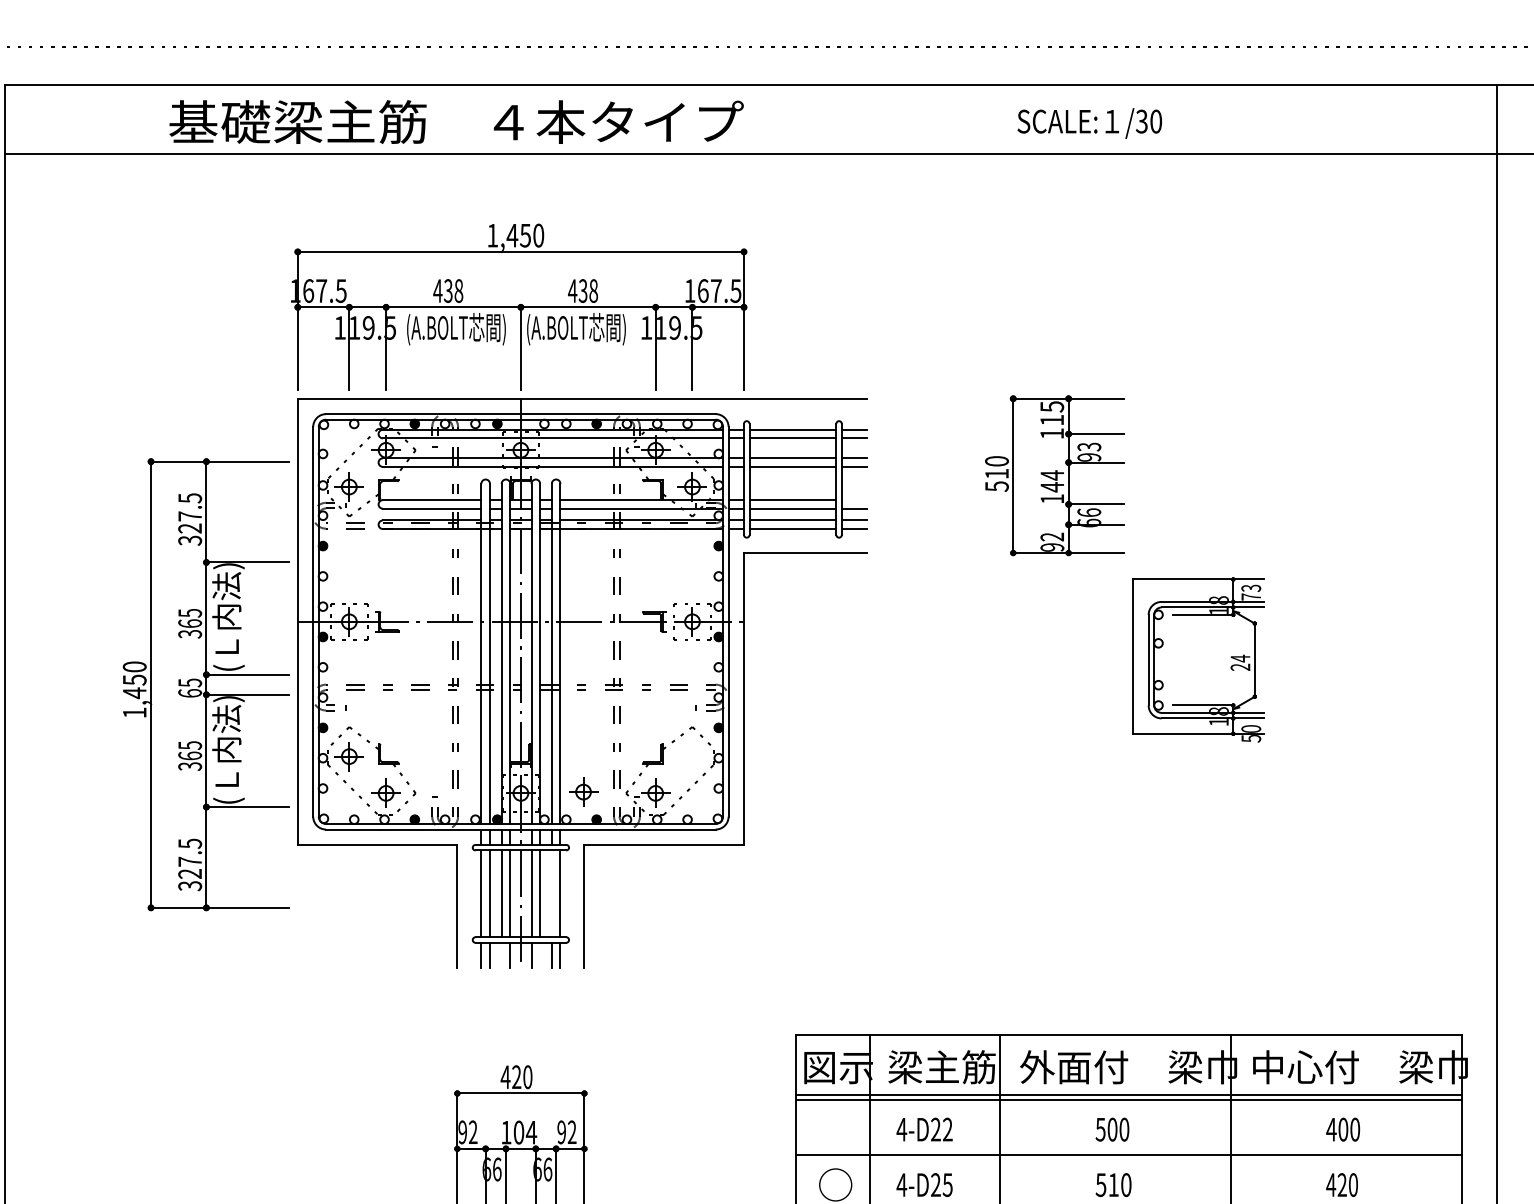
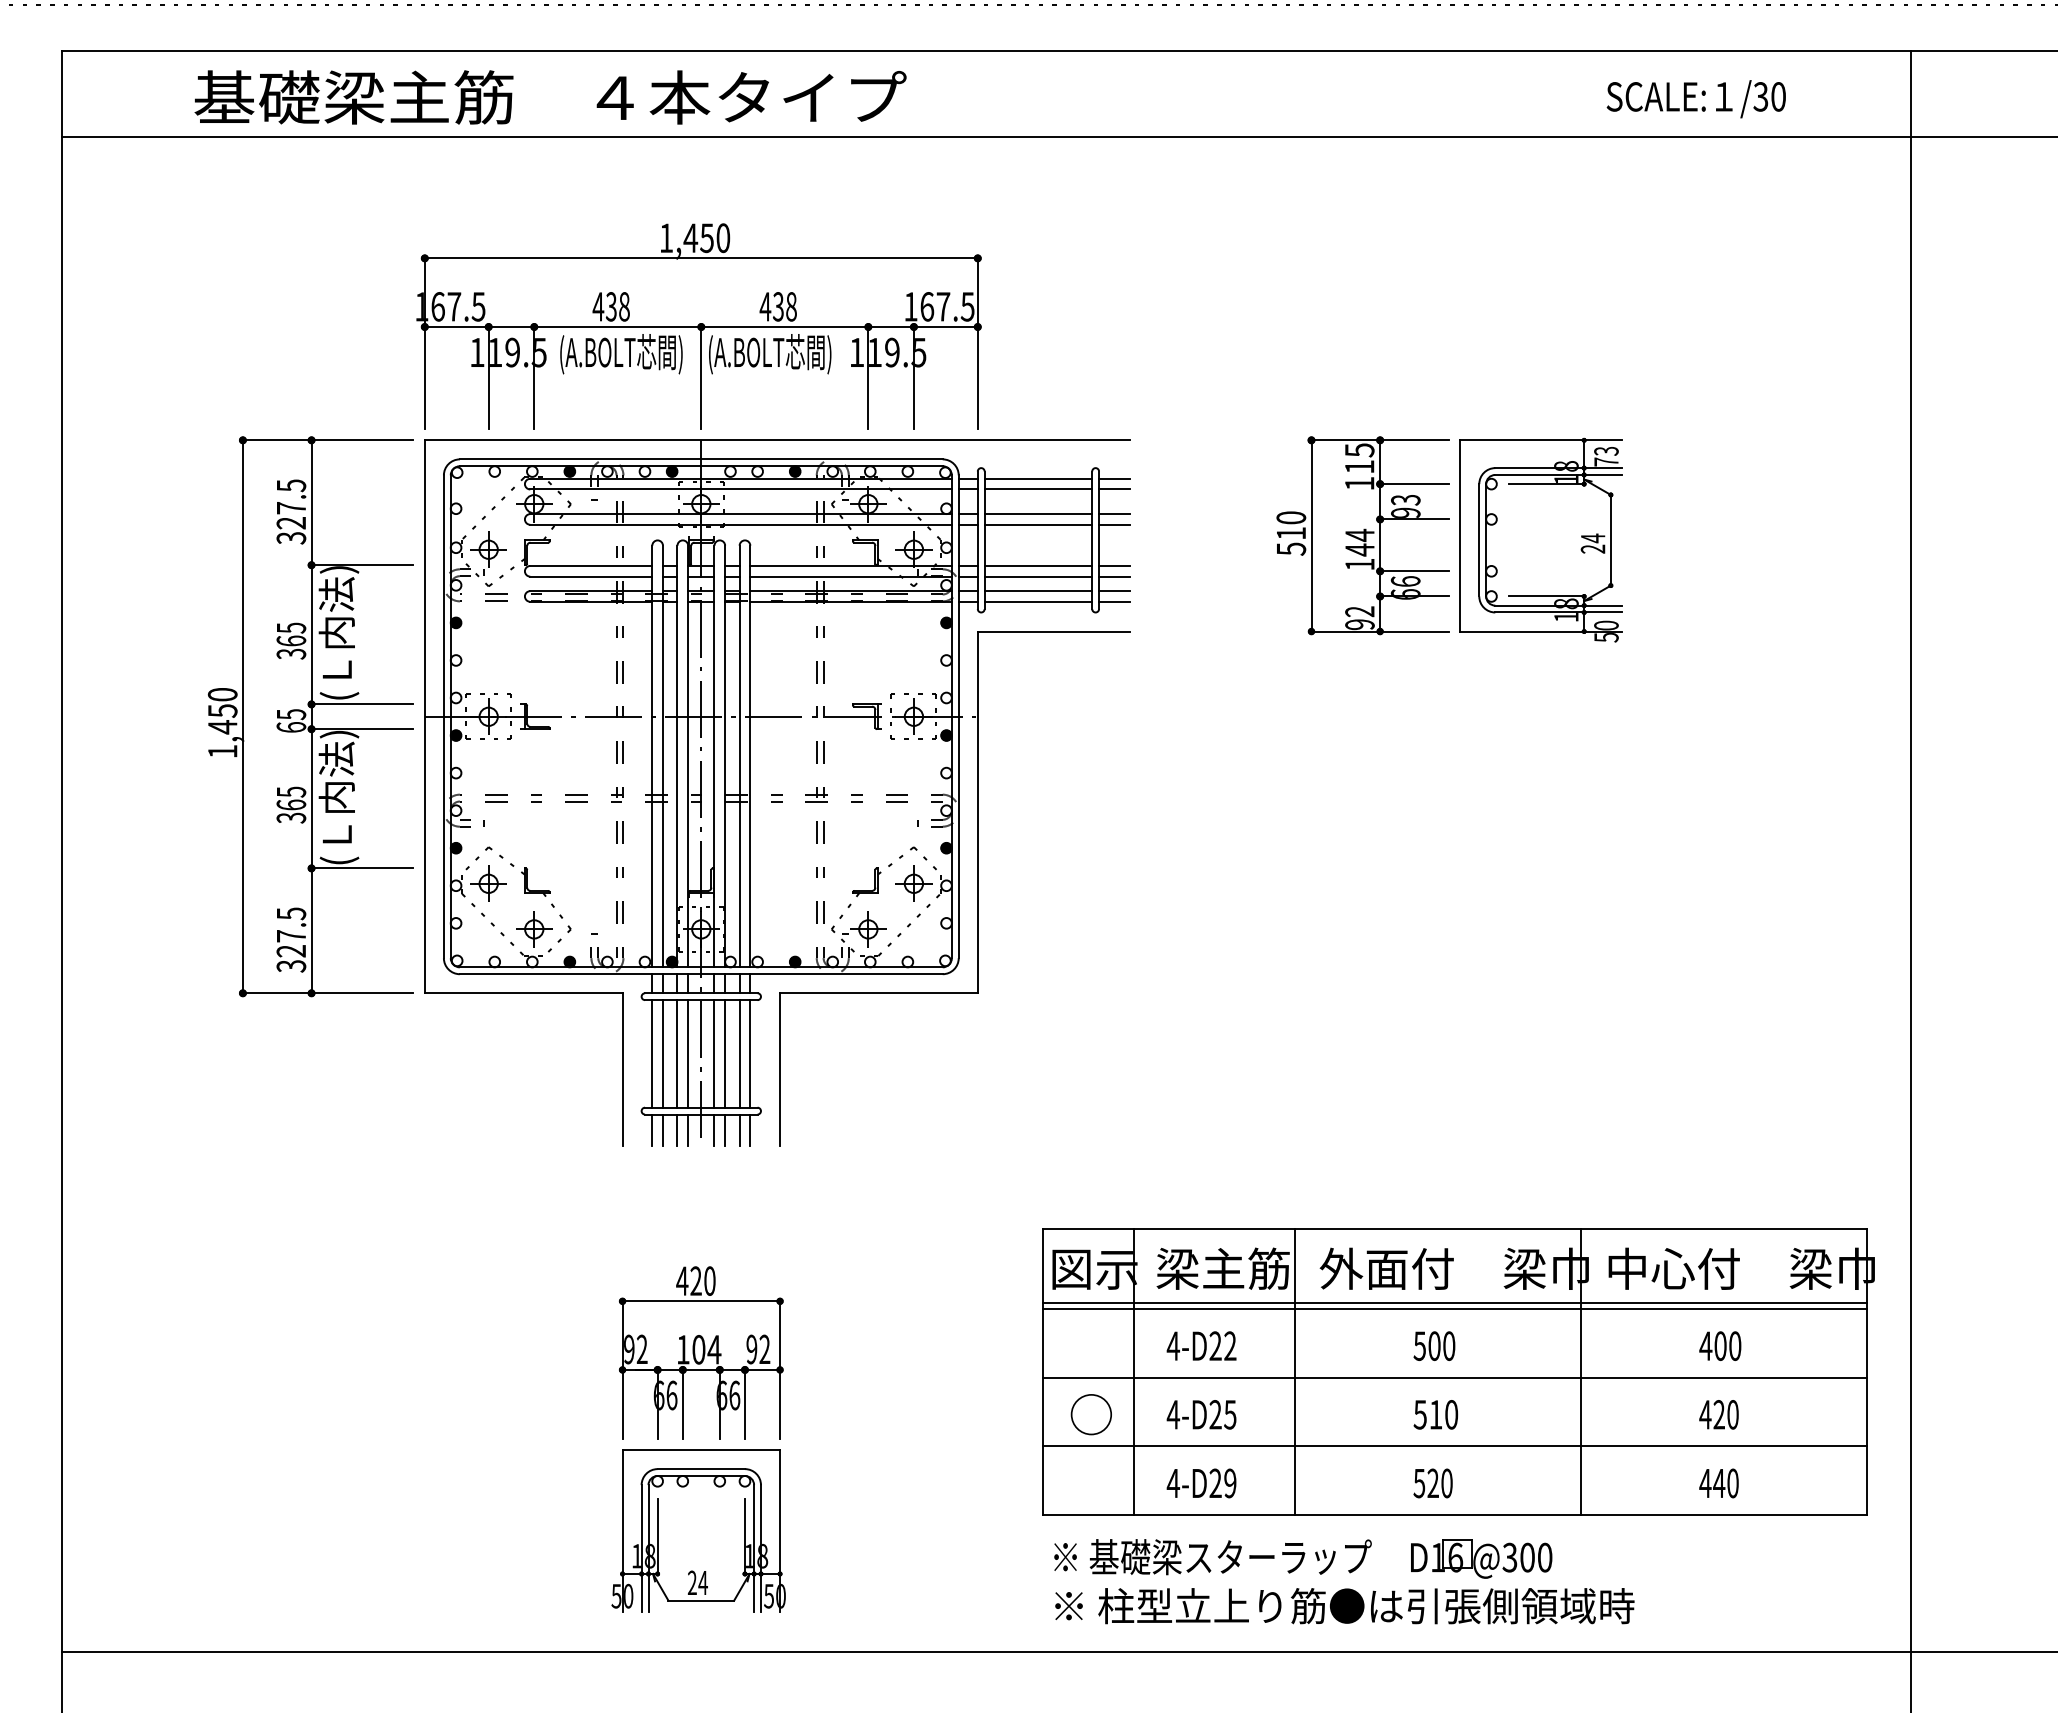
text: (456, 122) -> (550, 97), moved
text: (1089, 123) -> (1695, 99), moved
line: (854, 499) -> (1114, 565), added
part: (1198, 659) -> (1540, 539), moved
part: (205, 684) -> (310, 716), moved
part: (583, 791) -> (913, 883), moved
line: (551, 893) -> (739, 1053), added
line: (501, 954) -> (677, 1129), added
line: (540, 954) -> (725, 1129), added

